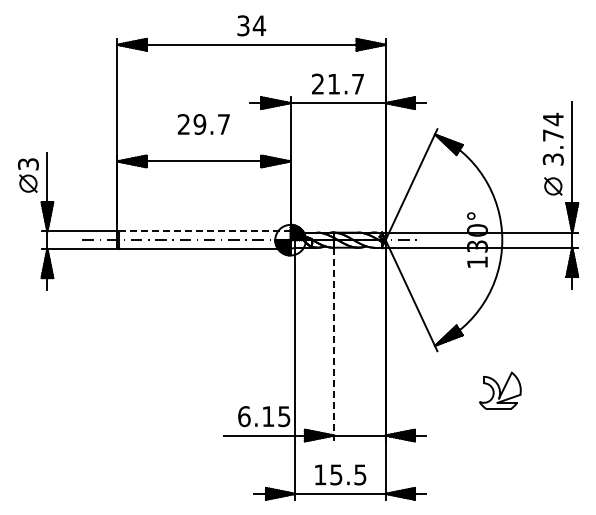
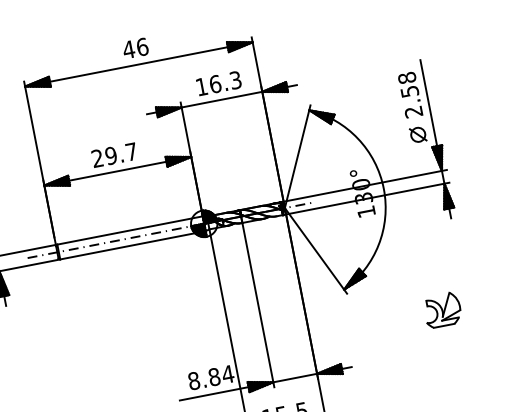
text: (251, 25) -> (135, 48), 34 -> 46
text: (338, 83) -> (219, 82), 21.7 -> 16.3
text: (203, 124) -> (114, 155), moved
text: (552, 138) -> (409, 94), 3.74 -> 2.58
line: (204, 231) -> (129, 230), dashed -> solid
line: (334, 344) -> (258, 305), dashed -> solid
part: (500, 390) -> (442, 309), moved
text: (264, 416) -> (211, 377), 6.15 -> 8.84

